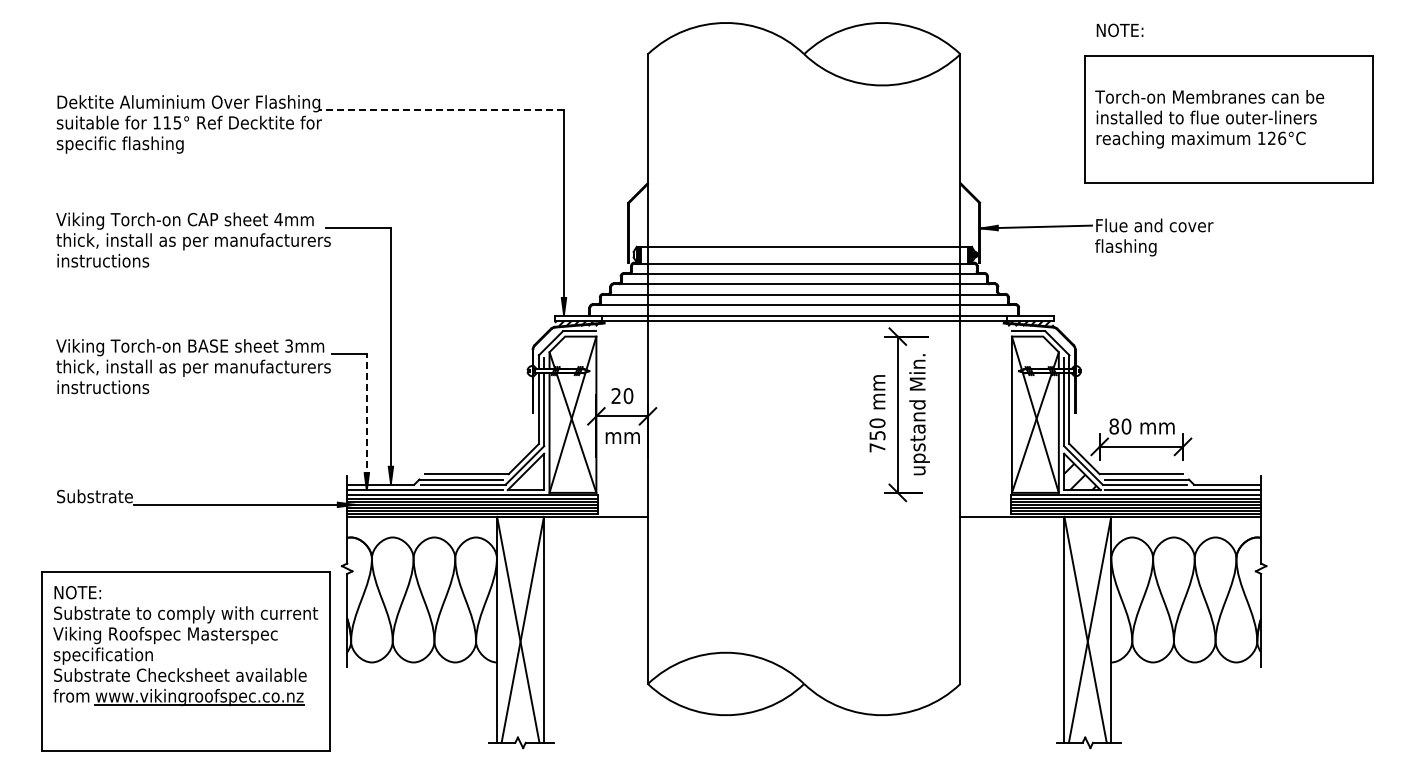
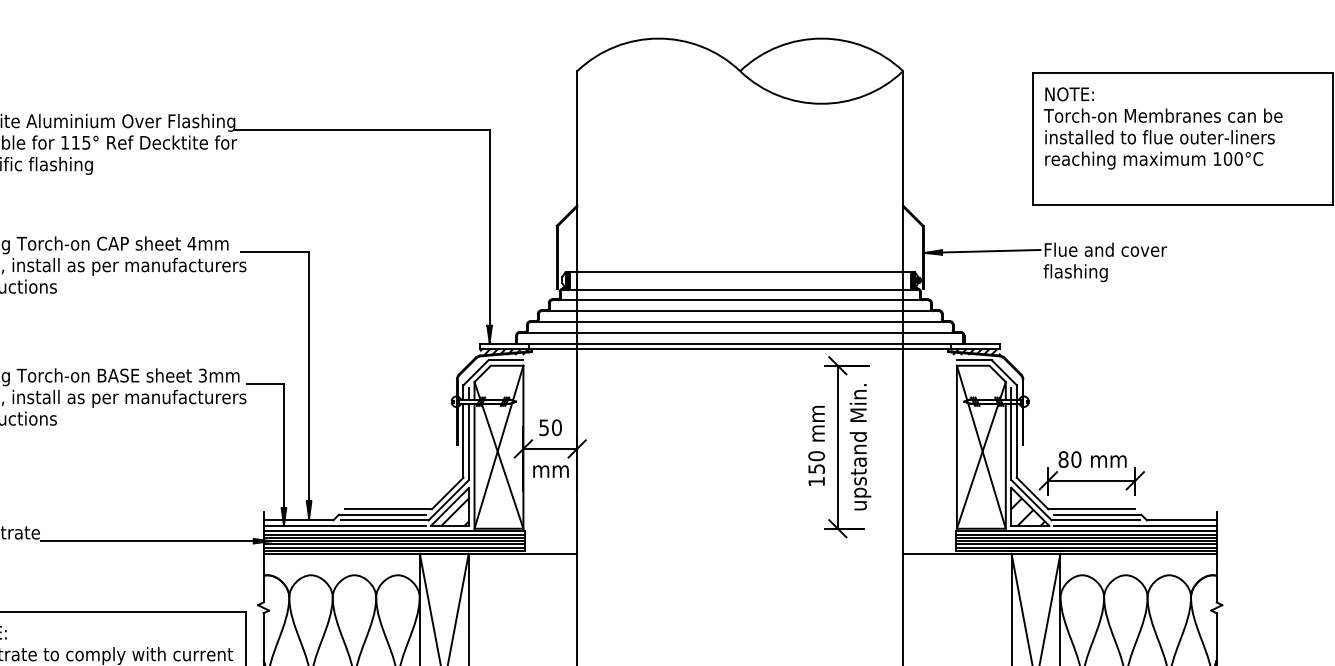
text: (1119, 30) -> (1069, 94), moved
line: (441, 110) -> (361, 129), dashed -> solid
text: (1276, 138) -> (1232, 159), 126°C -> 100°C
text: (615, 396) -> (543, 428), 20 -> 50
line: (366, 422) -> (283, 455), dashed -> solid
text: (877, 447) -> (816, 481), 750 -> 150
hatch: (530, 476) -> (454, 511), added

